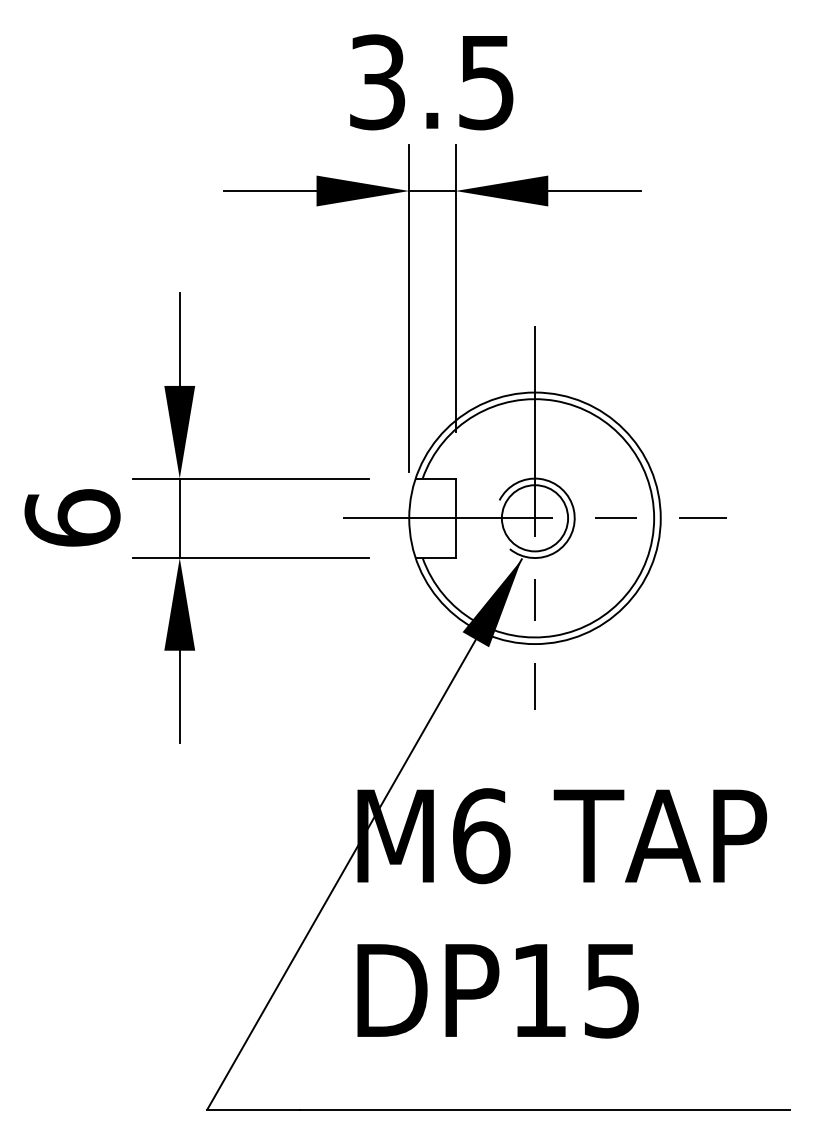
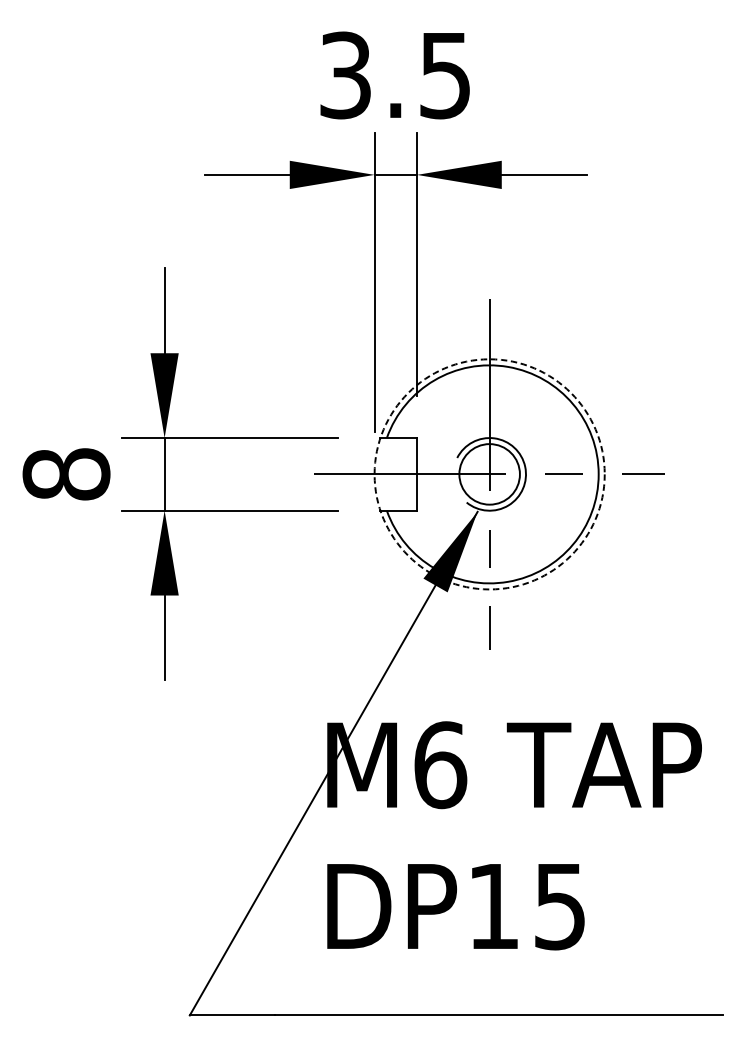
text: (72, 517) -> (66, 473), 6 -> 8
circle: (534, 518) -> (489, 474), solid -> dashed

